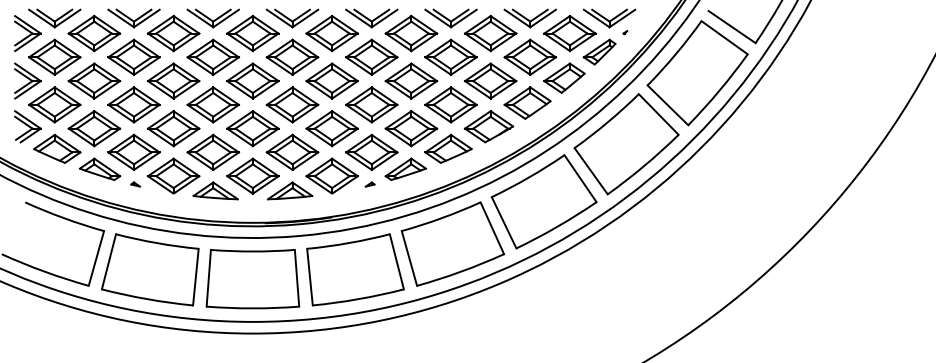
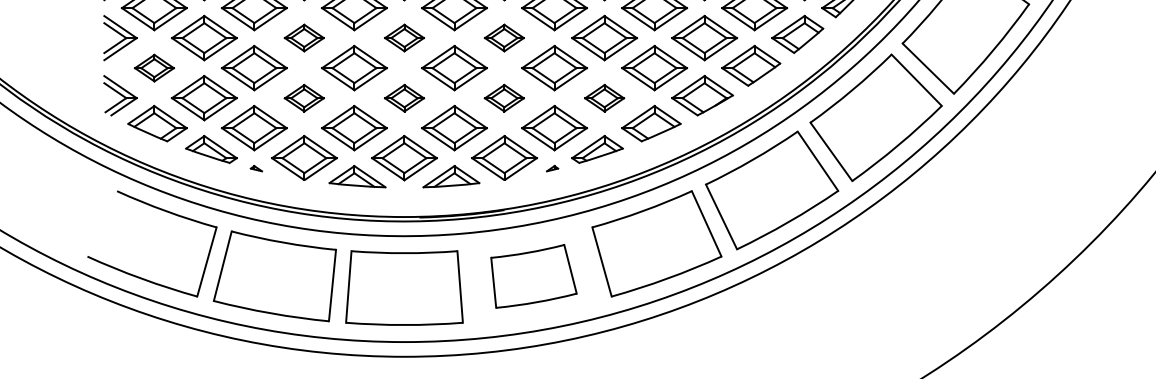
part: (173, 80) -> (304, 37), size x0.6
part: (252, 80) -> (403, 37), size x0.6
part: (331, 80) -> (503, 37), size x0.6
part: (54, 104) -> (154, 67), size x0.6
part: (173, 128) -> (304, 97), size x0.6
part: (252, 128) -> (403, 97), size x0.6
part: (331, 128) -> (503, 97), size x0.6
part: (411, 128) -> (604, 97), size x0.6
part: (355, 269) -> (533, 275), size x0.7

